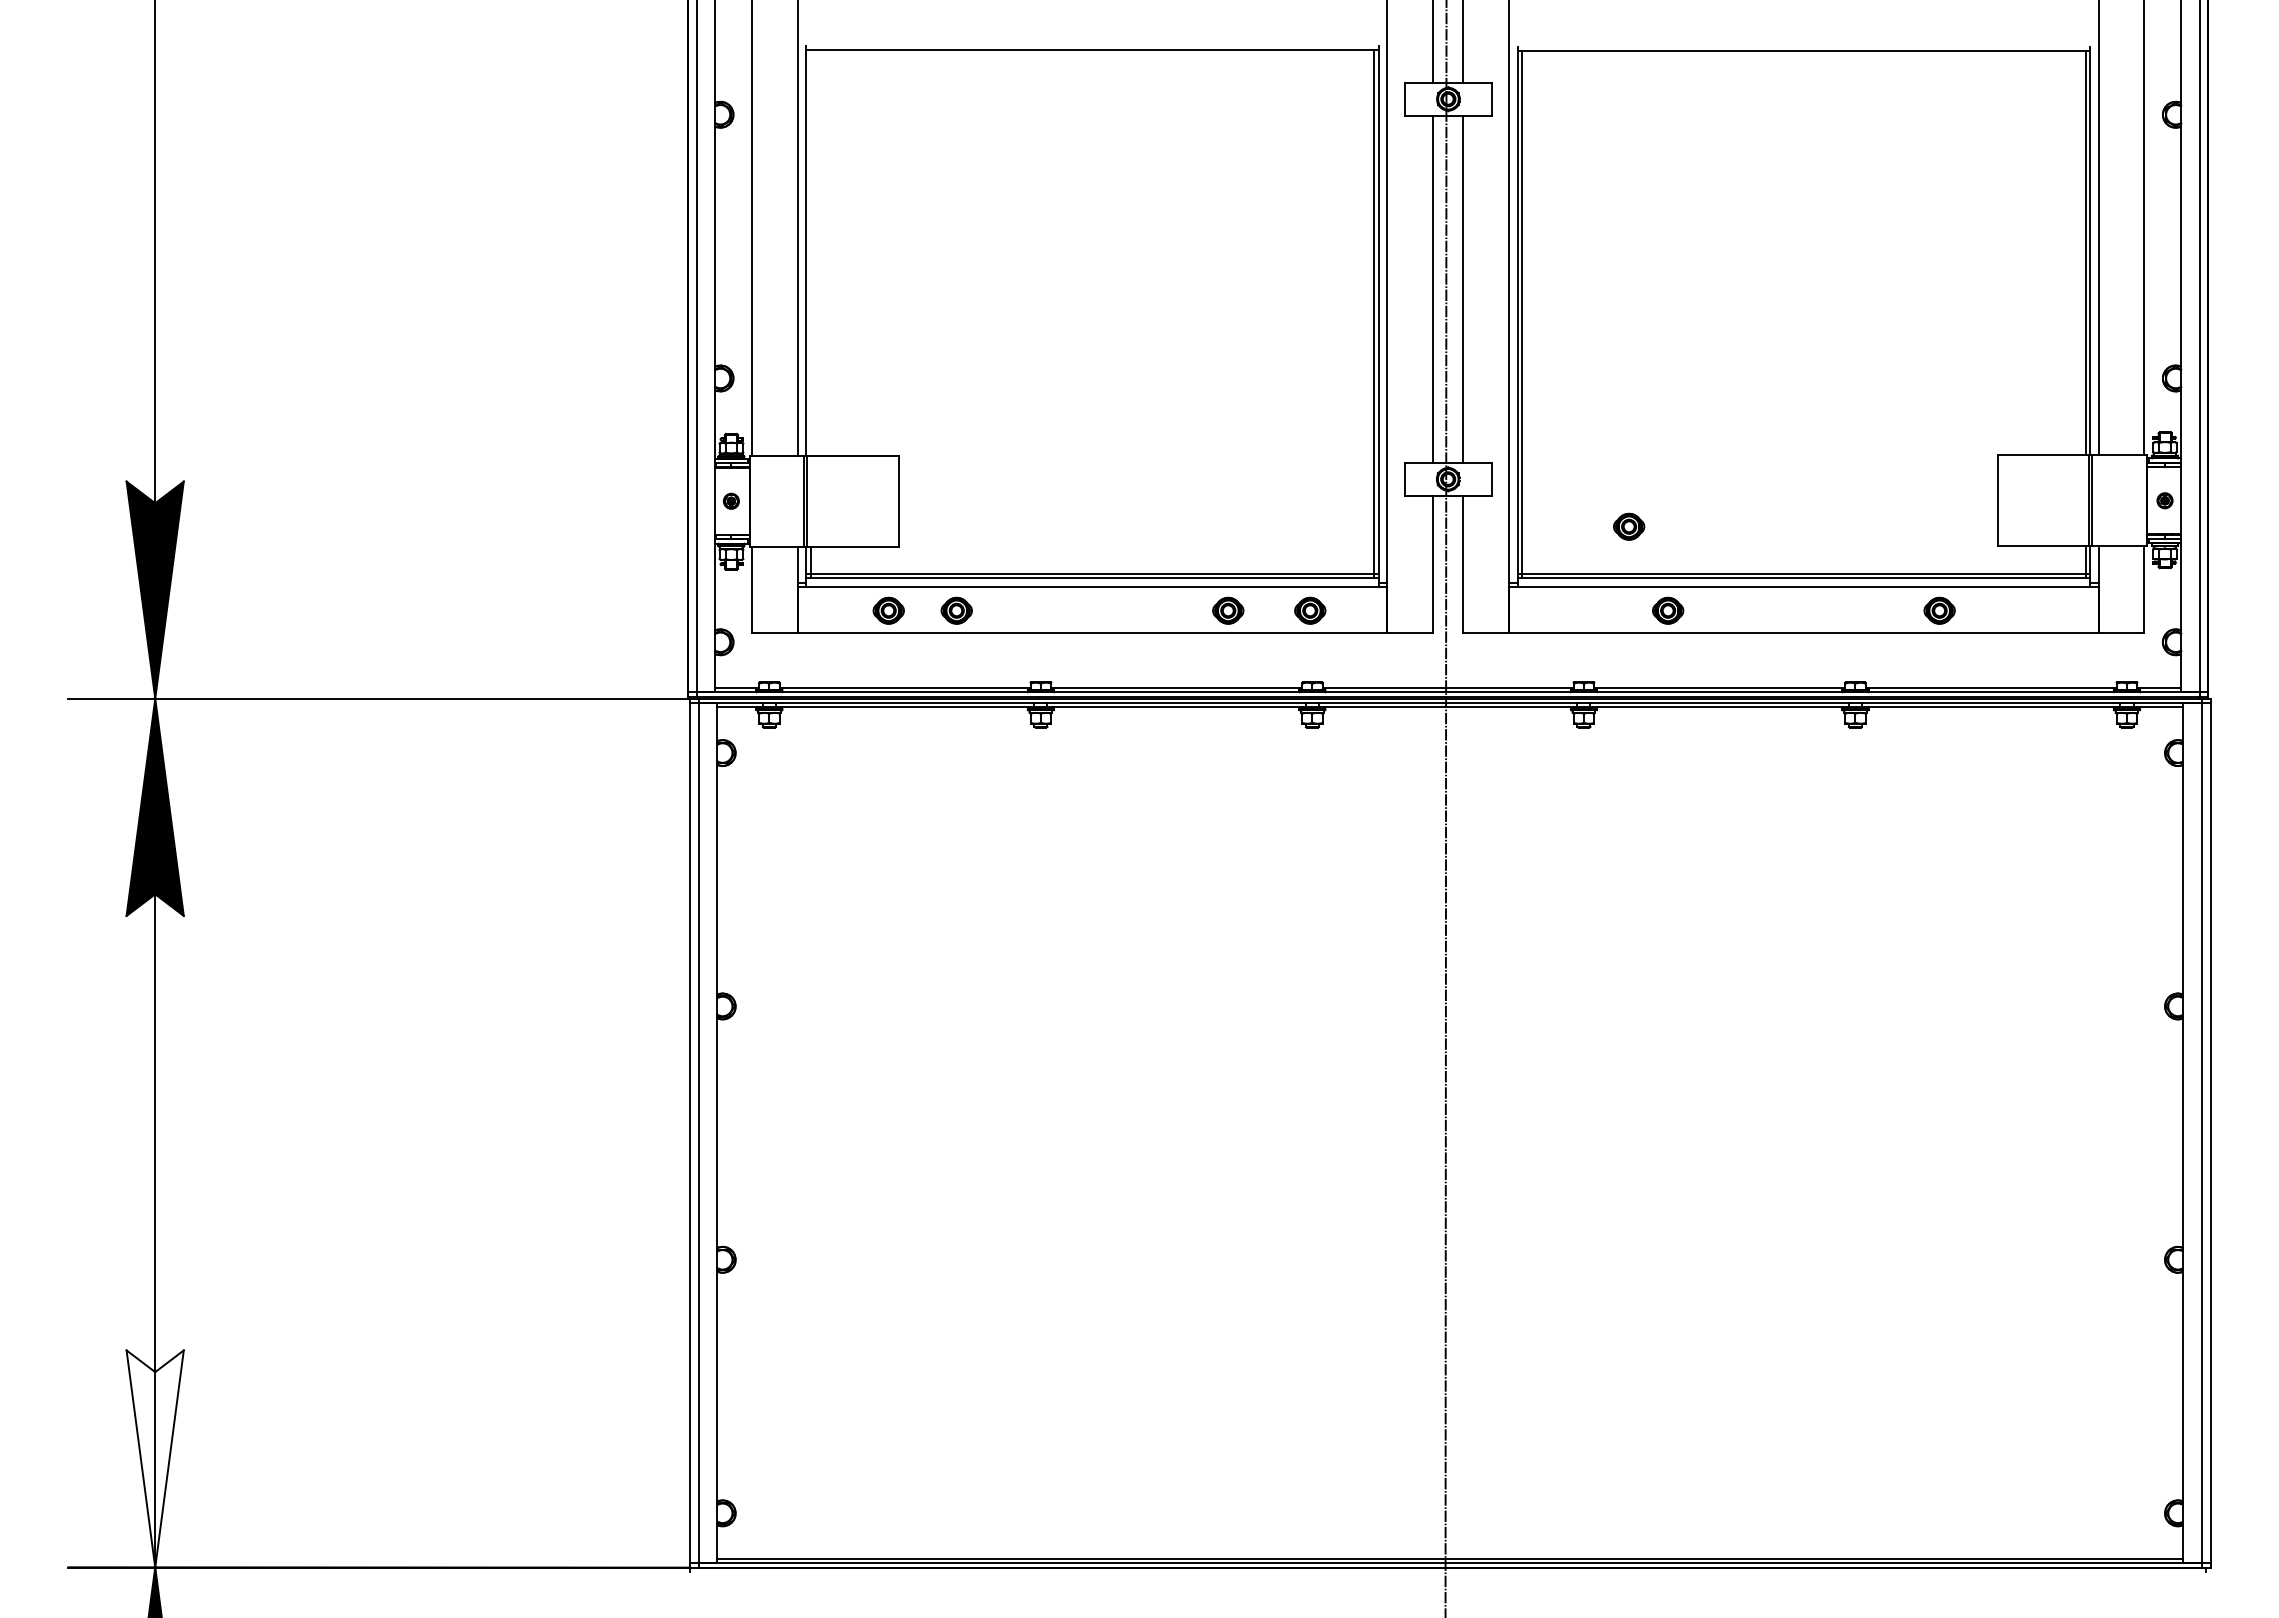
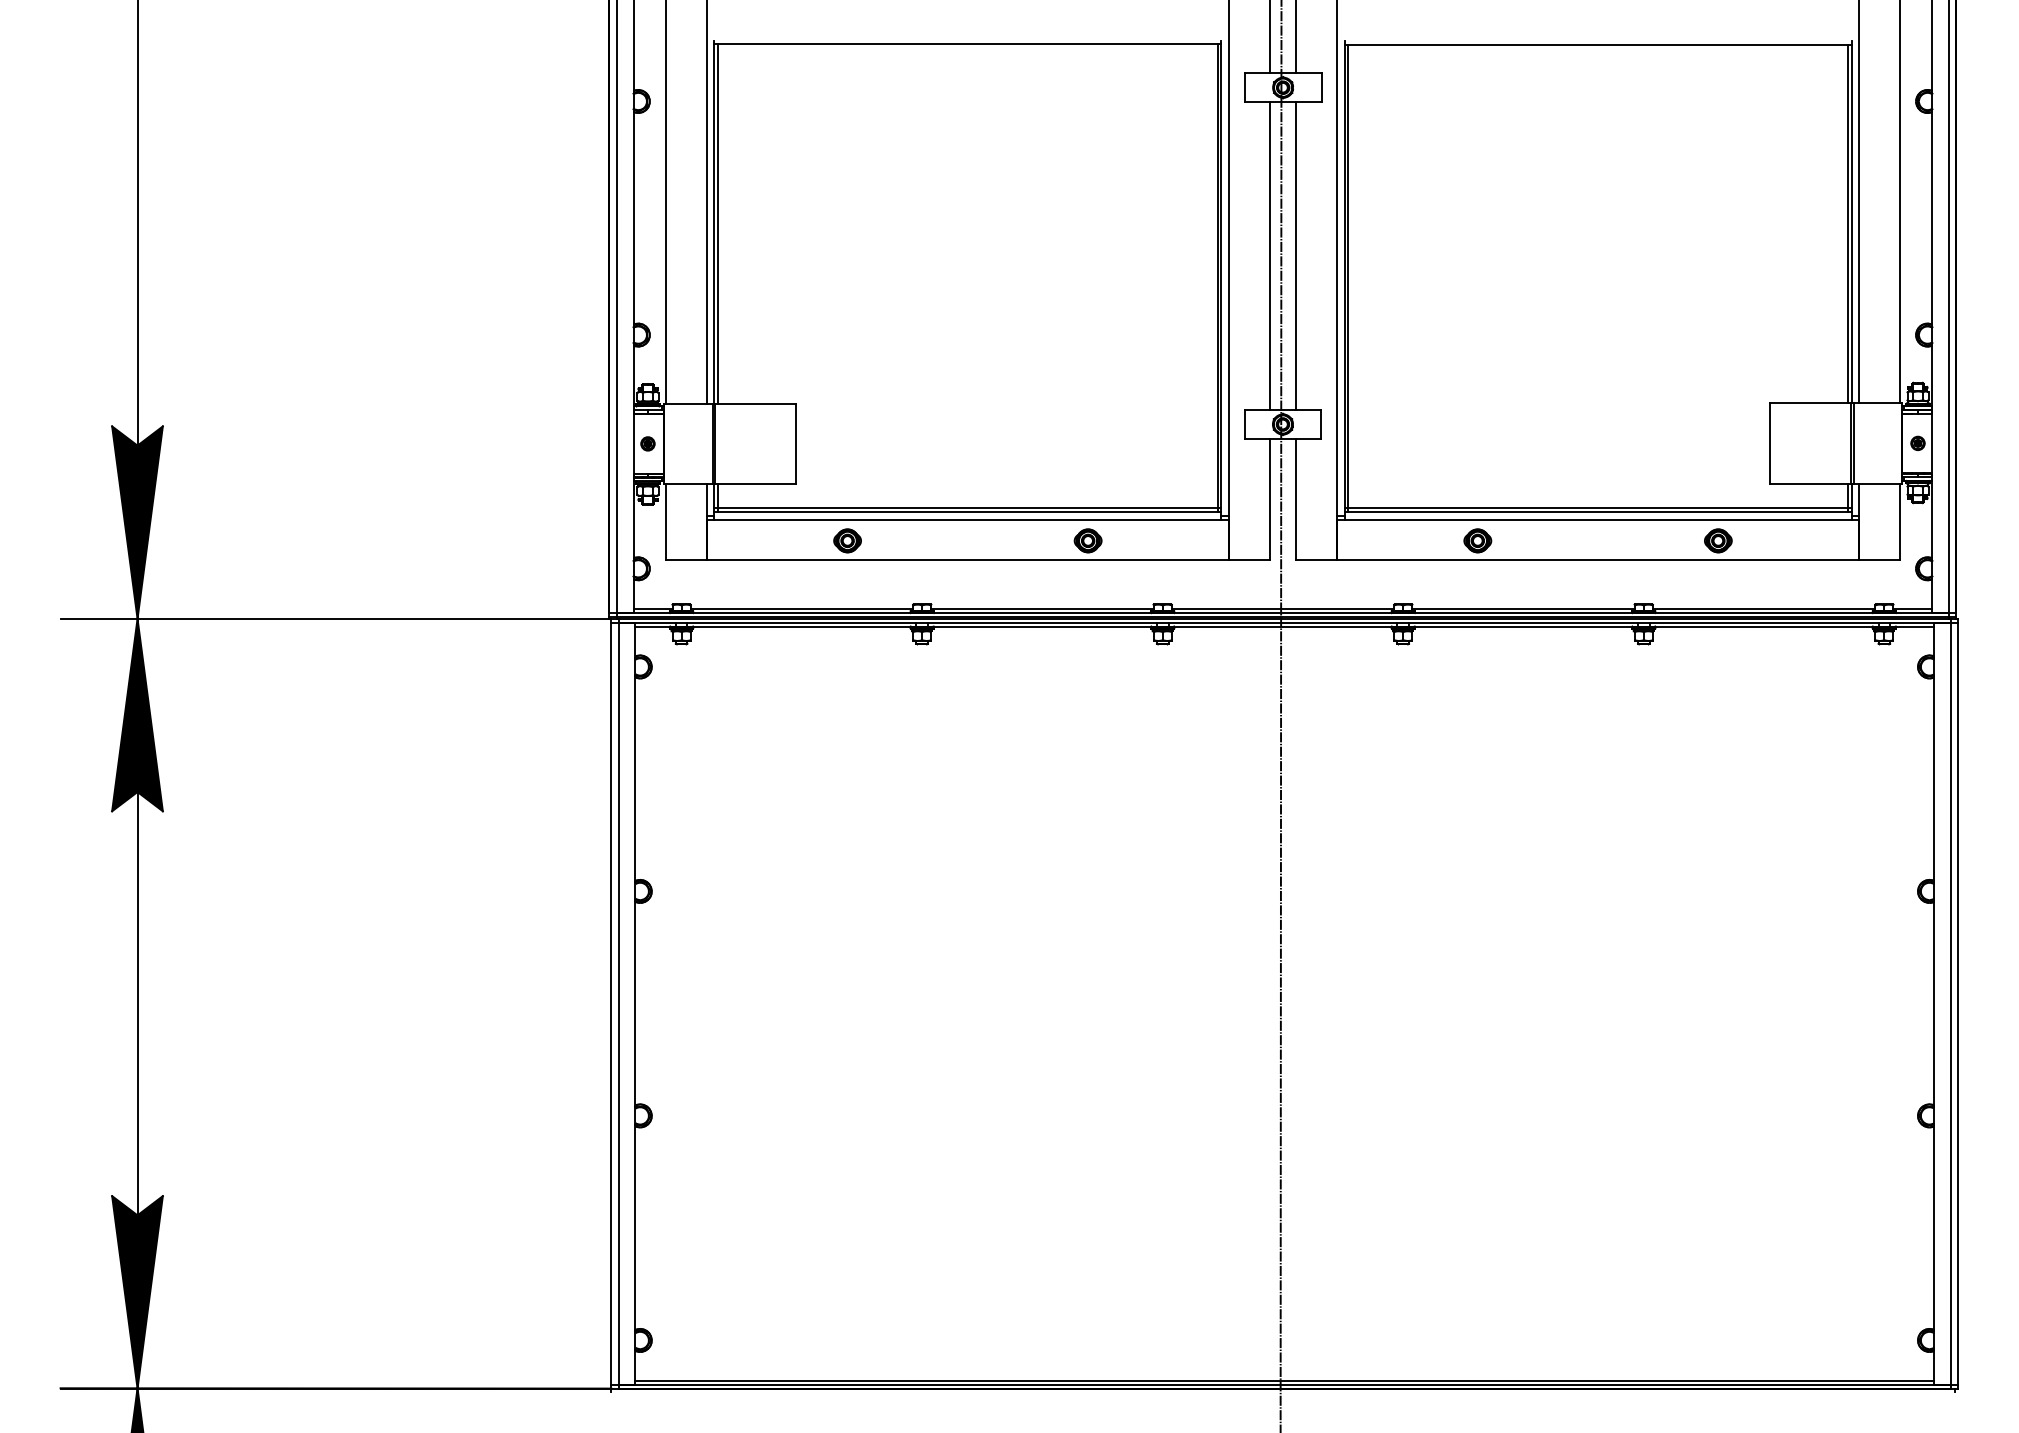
line: (810, 252) -> (718, 223), added
part: (1629, 526) -> (1443, 466), removed
part: (888, 610) -> (787, 540), removed
part: (1310, 610) -> (1160, 540), removed
fill: (154, 1458) -> (136, 1291), added

